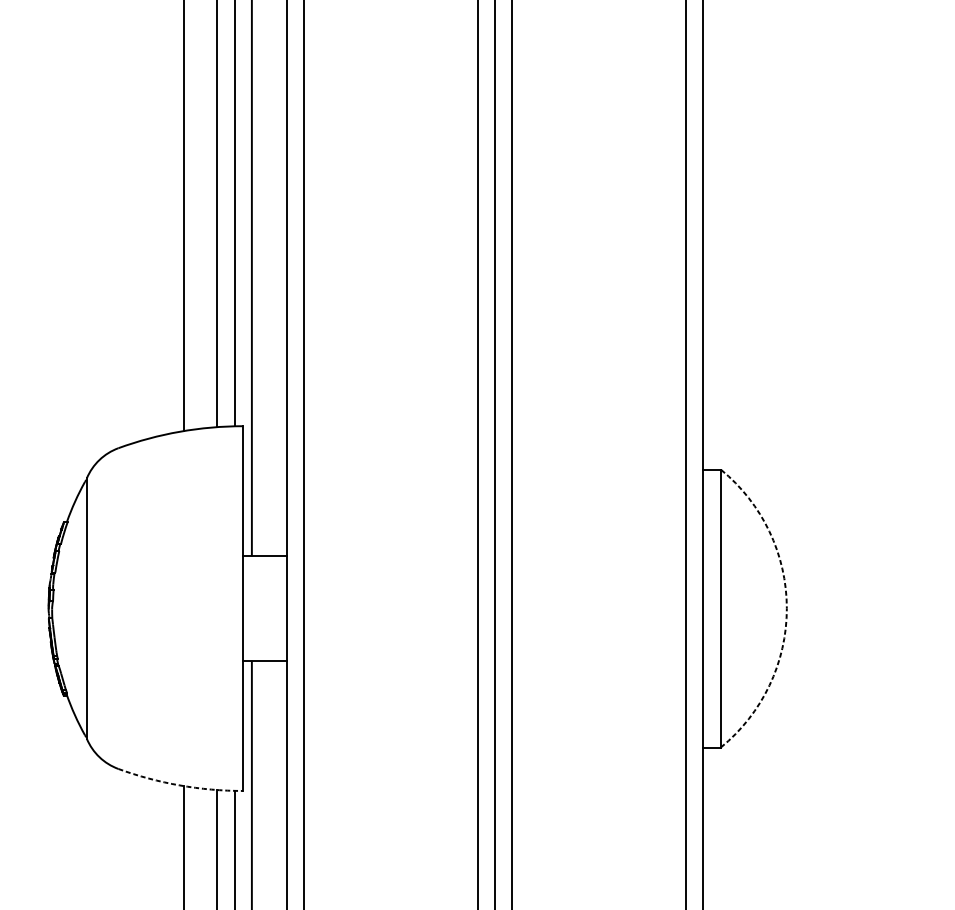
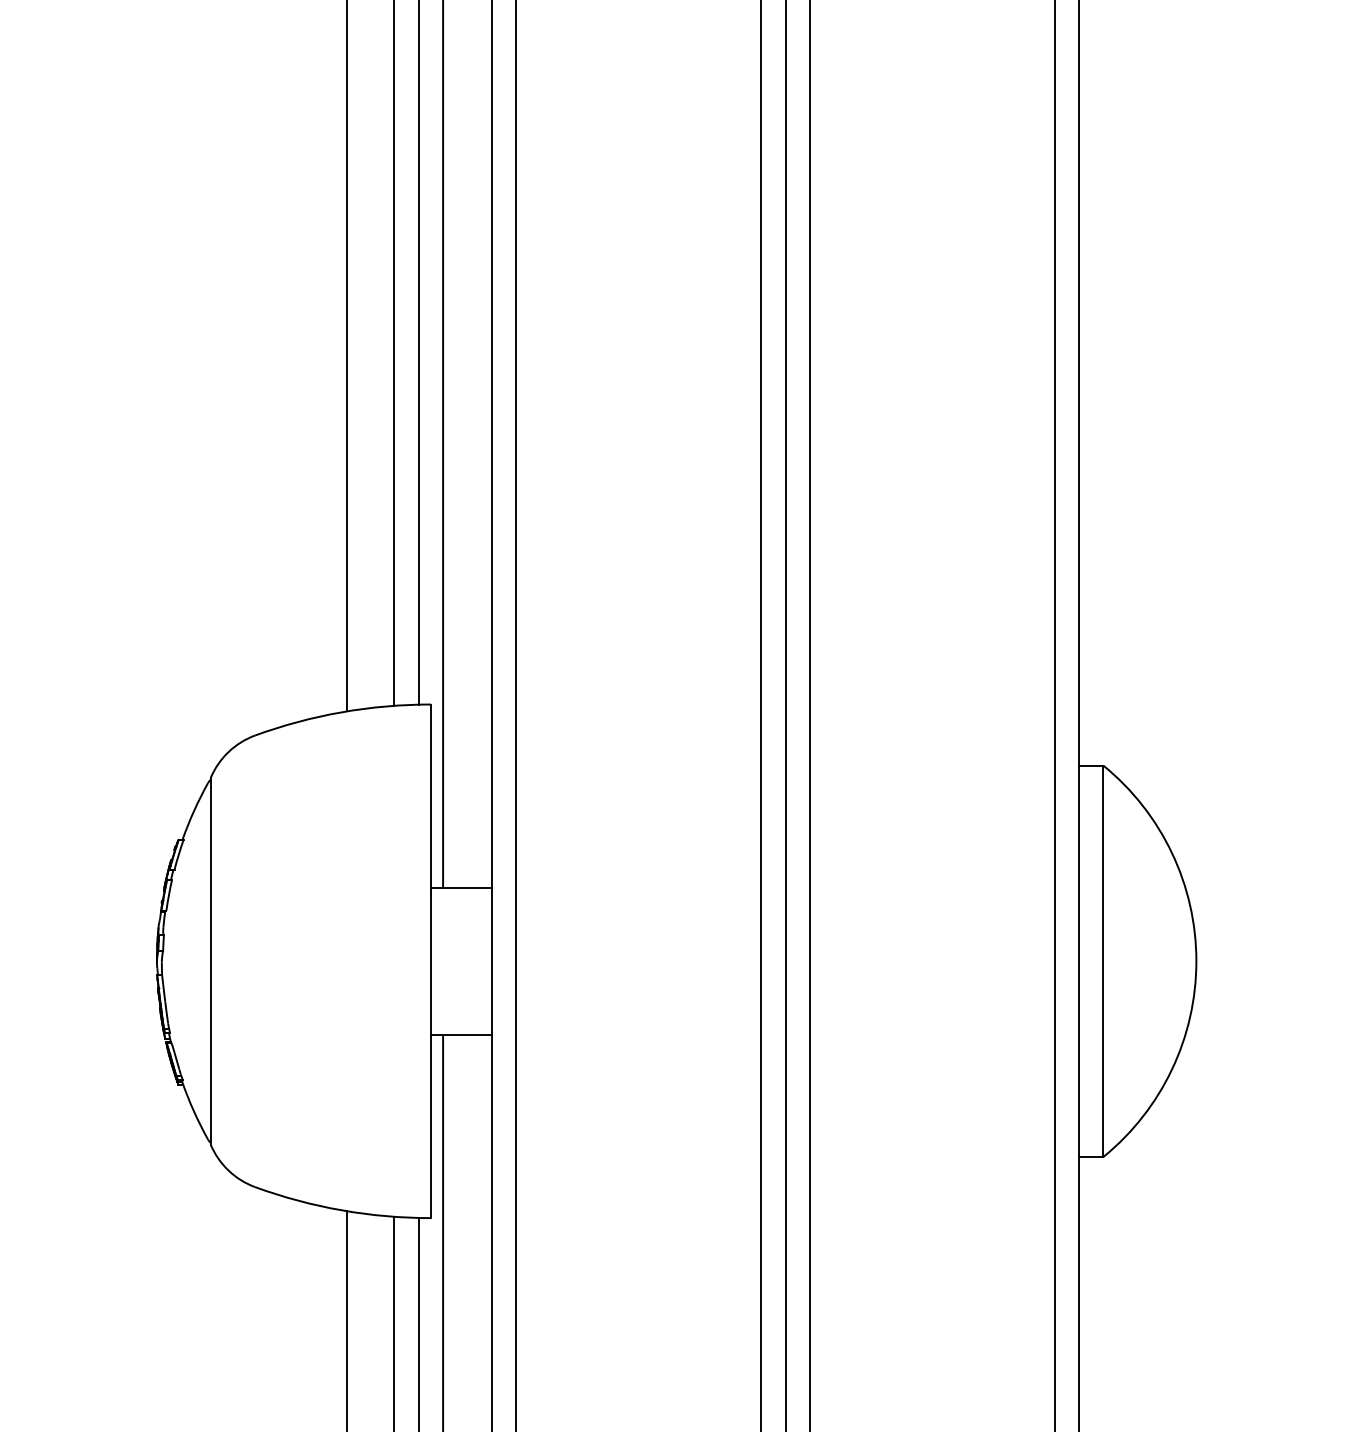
arc: (786, 608) -> (1196, 961), dashed -> solid
arc: (179, 785) -> (341, 1210), dashed -> solid

